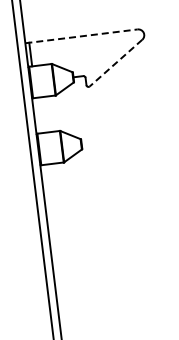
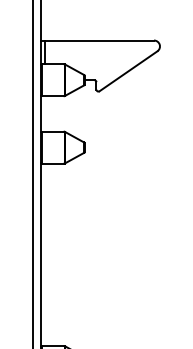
line: (81, 36) -> (97, 40), dashed -> solid
line: (116, 63) -> (128, 71), dashed -> solid

